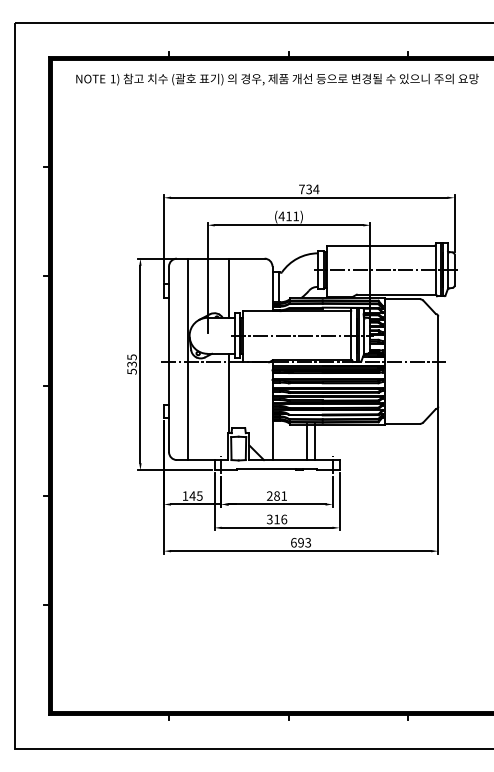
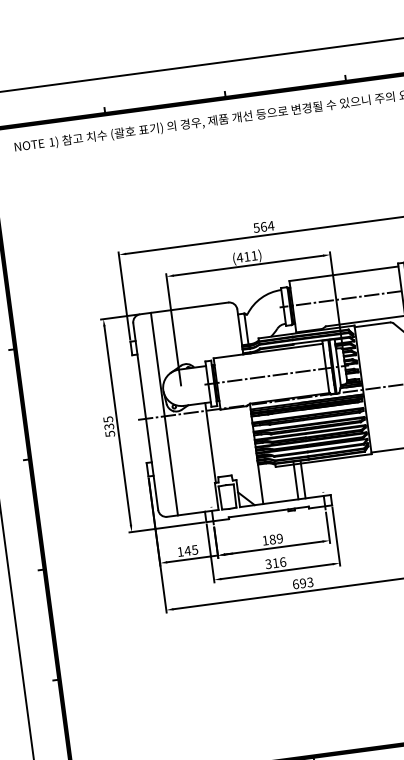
text: (305, 189) -> (260, 227), 734 -> 564
line: (228, 287) -> (195, 336), removed
text: (276, 495) -> (272, 539), 281 -> 189

